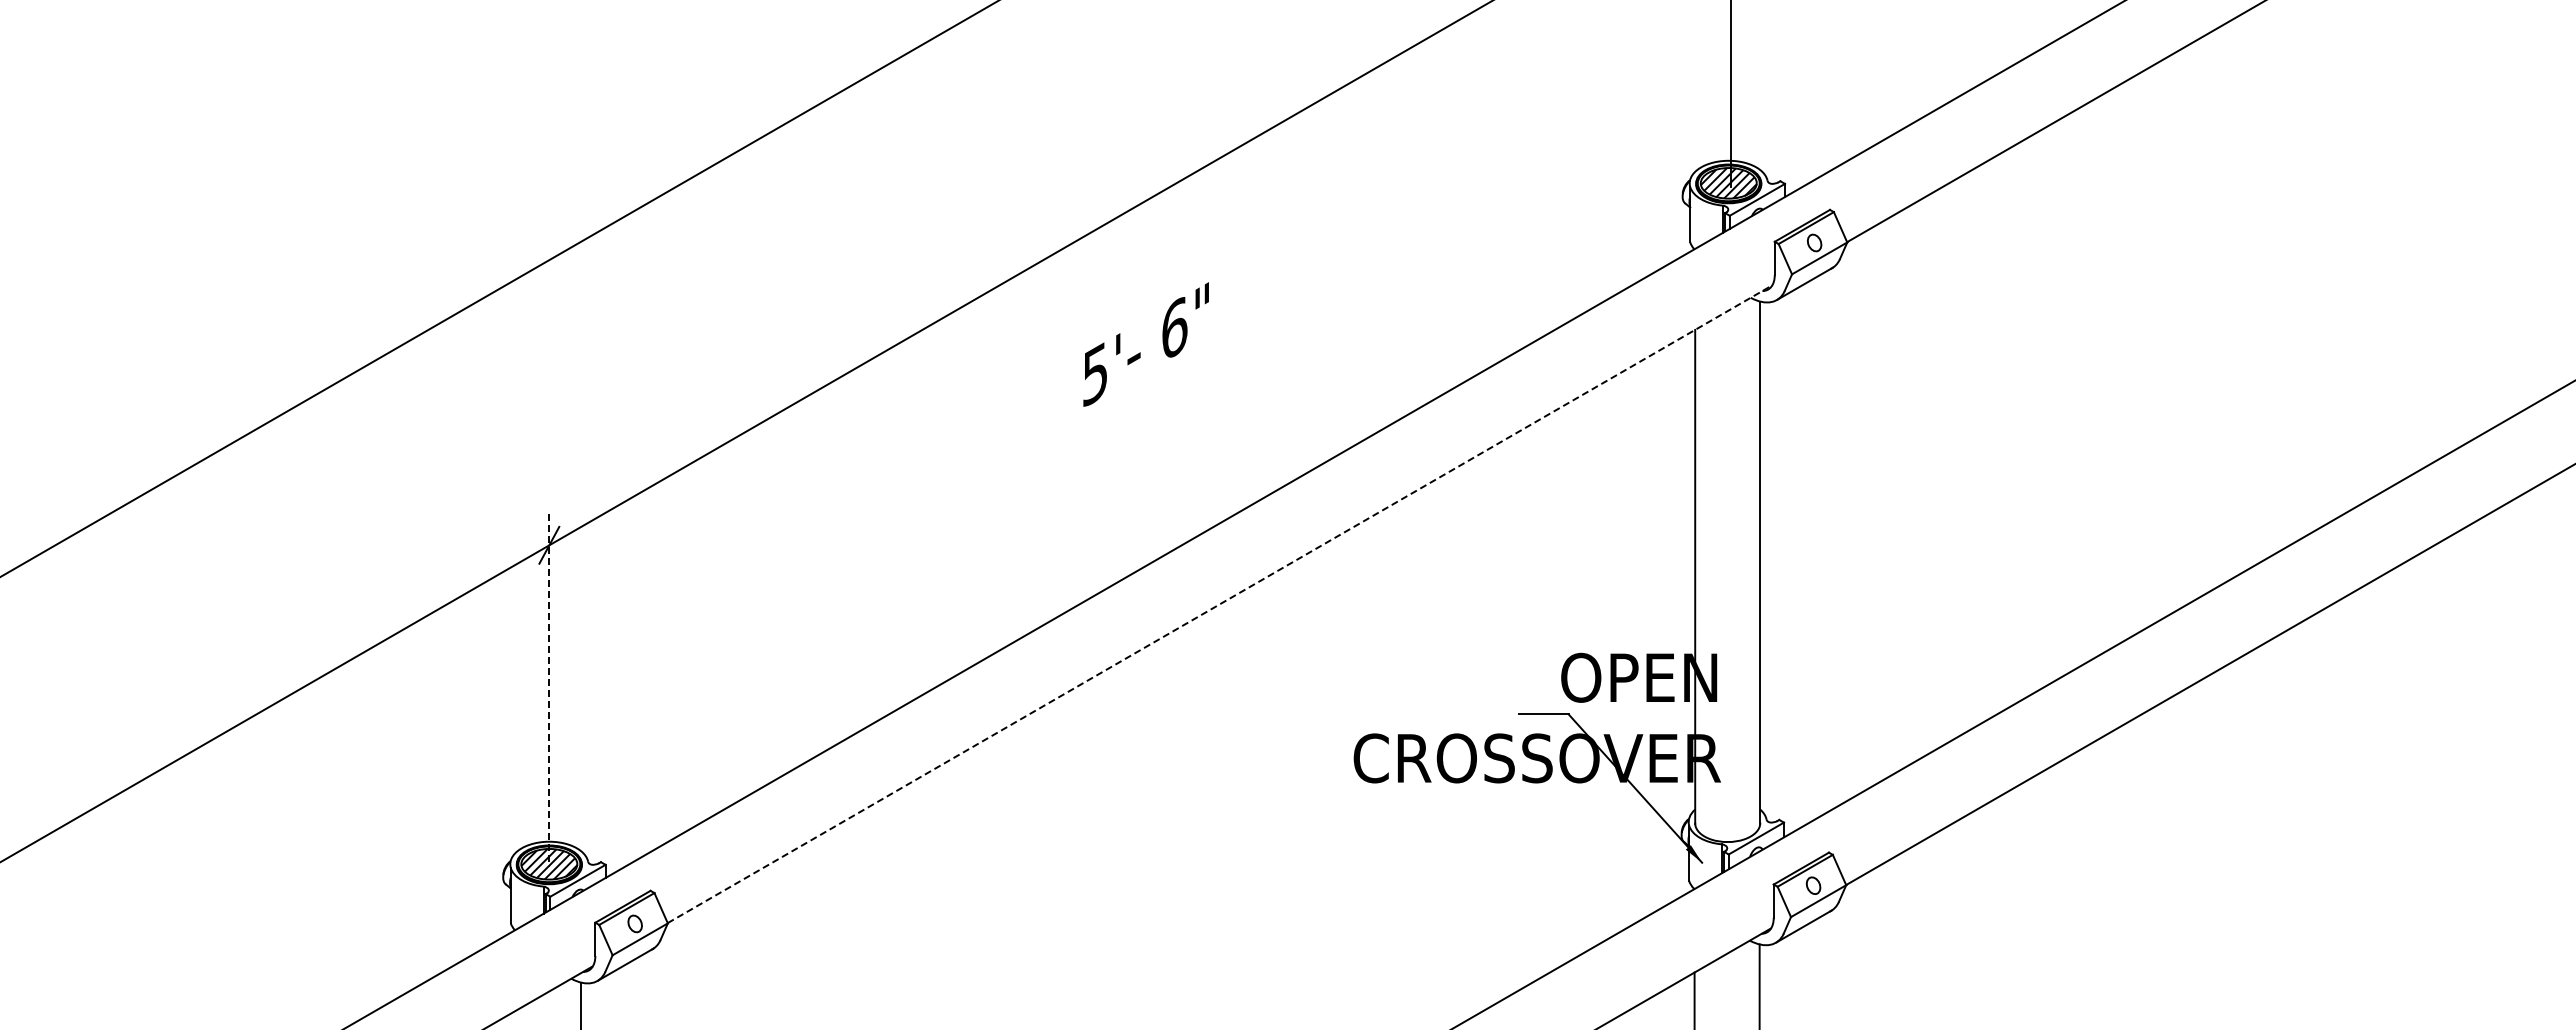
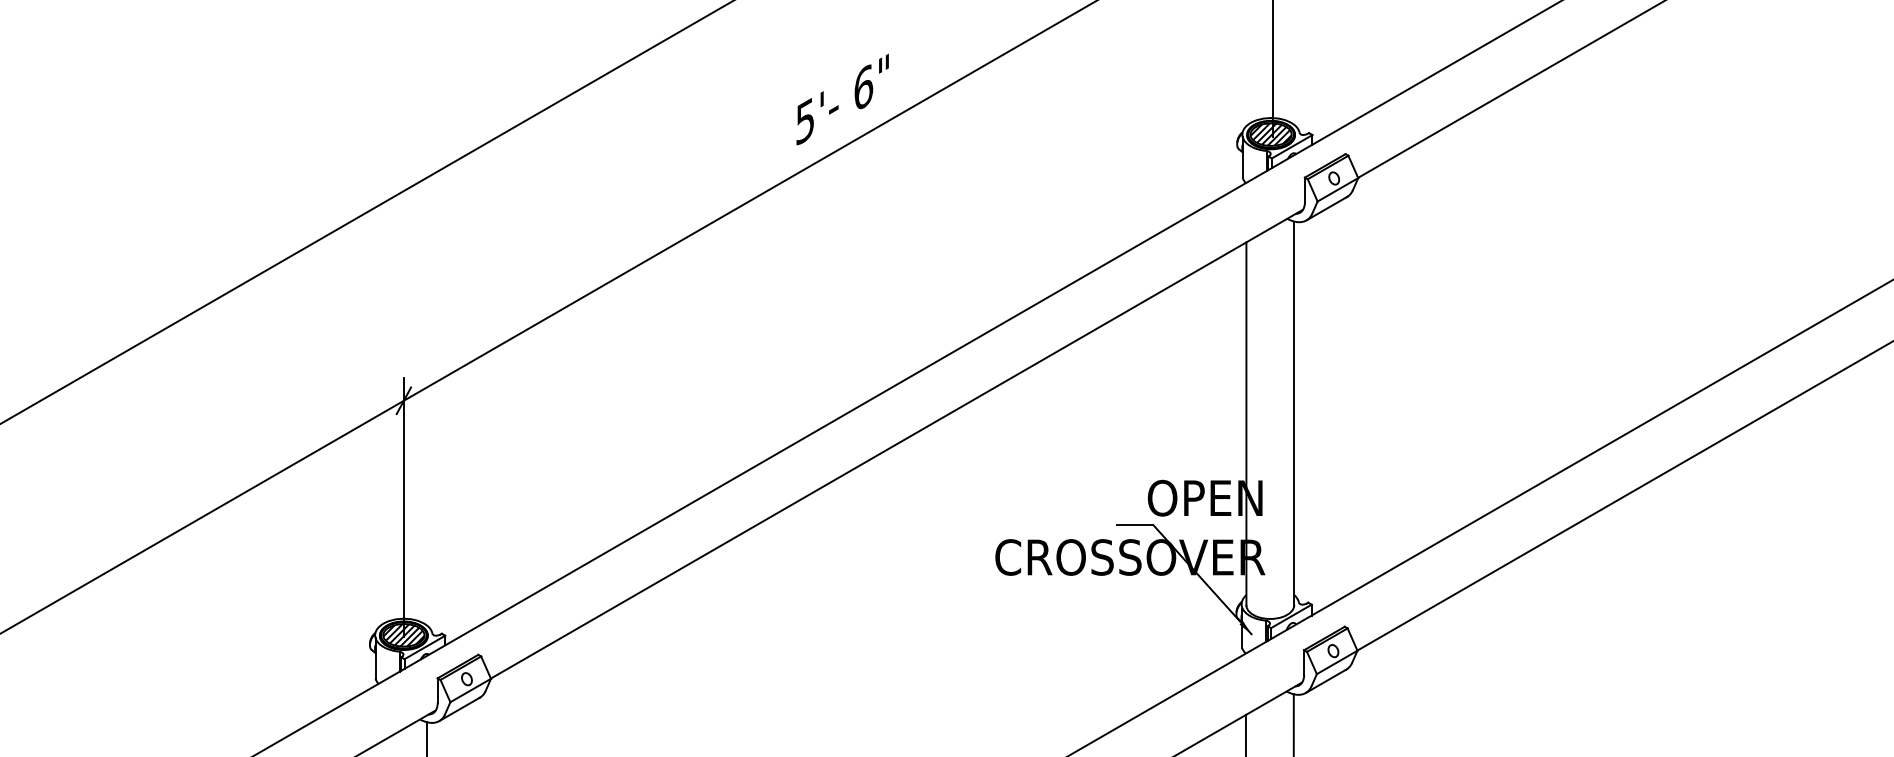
text: (1145, 344) -> (842, 99), moved
line: (1220, 604) -> (897, 444), dashed -> solid
line: (549, 691) -> (403, 508), dashed -> solid

